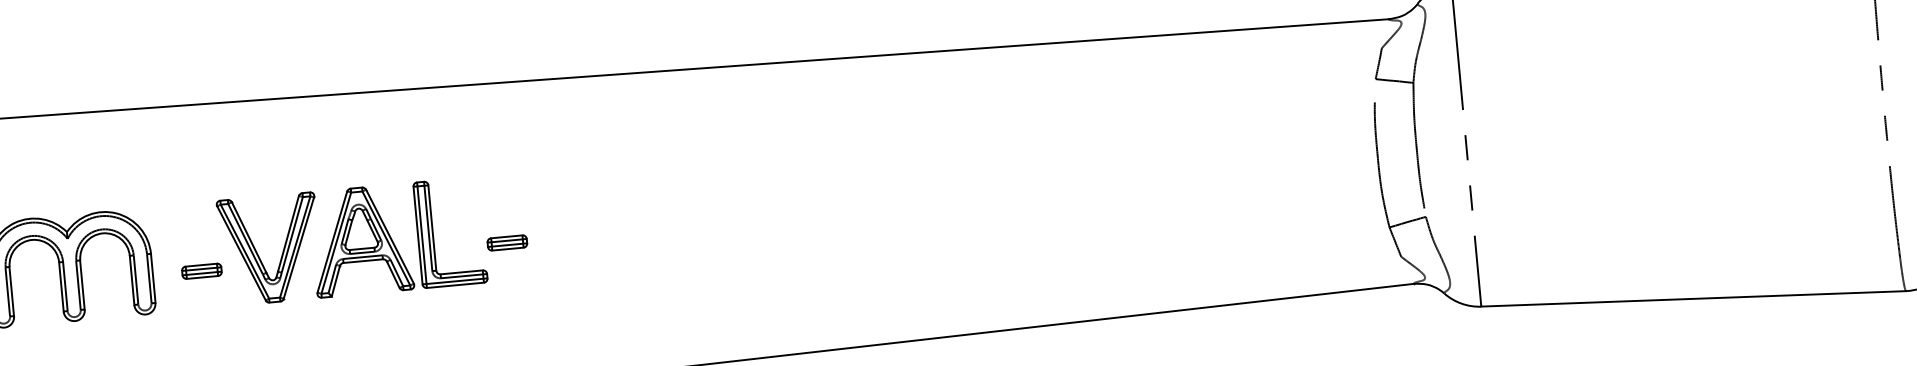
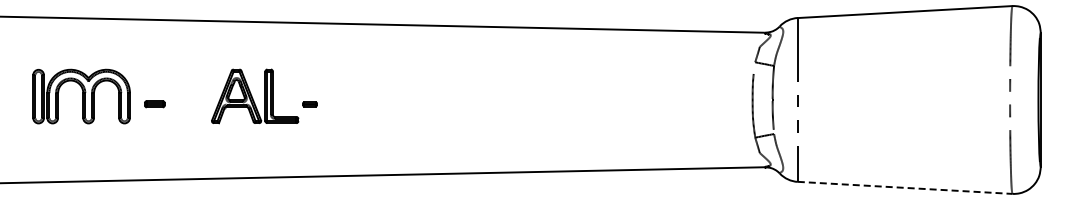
part: (506, 243) -> (309, 104), size x0.7
part: (270, 247) -> (190, 95), removed
line: (1694, 298) -> (905, 187), solid -> dashed

